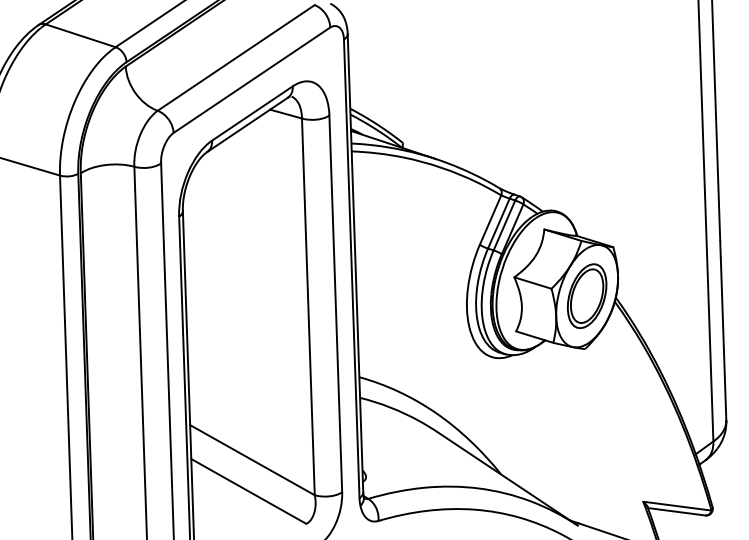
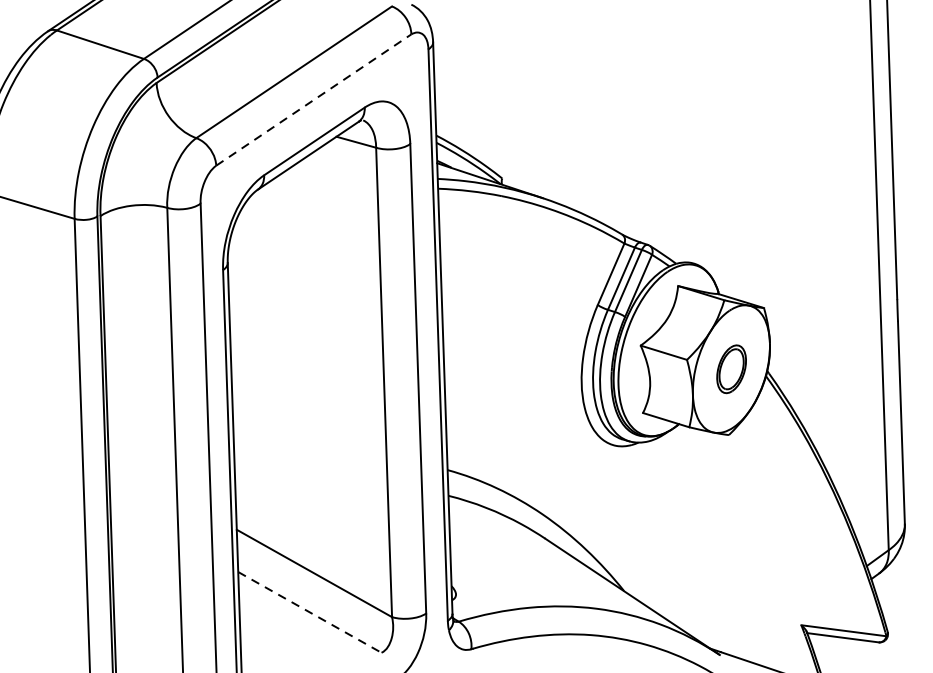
line: (252, 79) -> (314, 99), solid -> dashed
part: (587, 296) -> (731, 369), size x0.6
line: (249, 491) -> (310, 612), solid -> dashed

